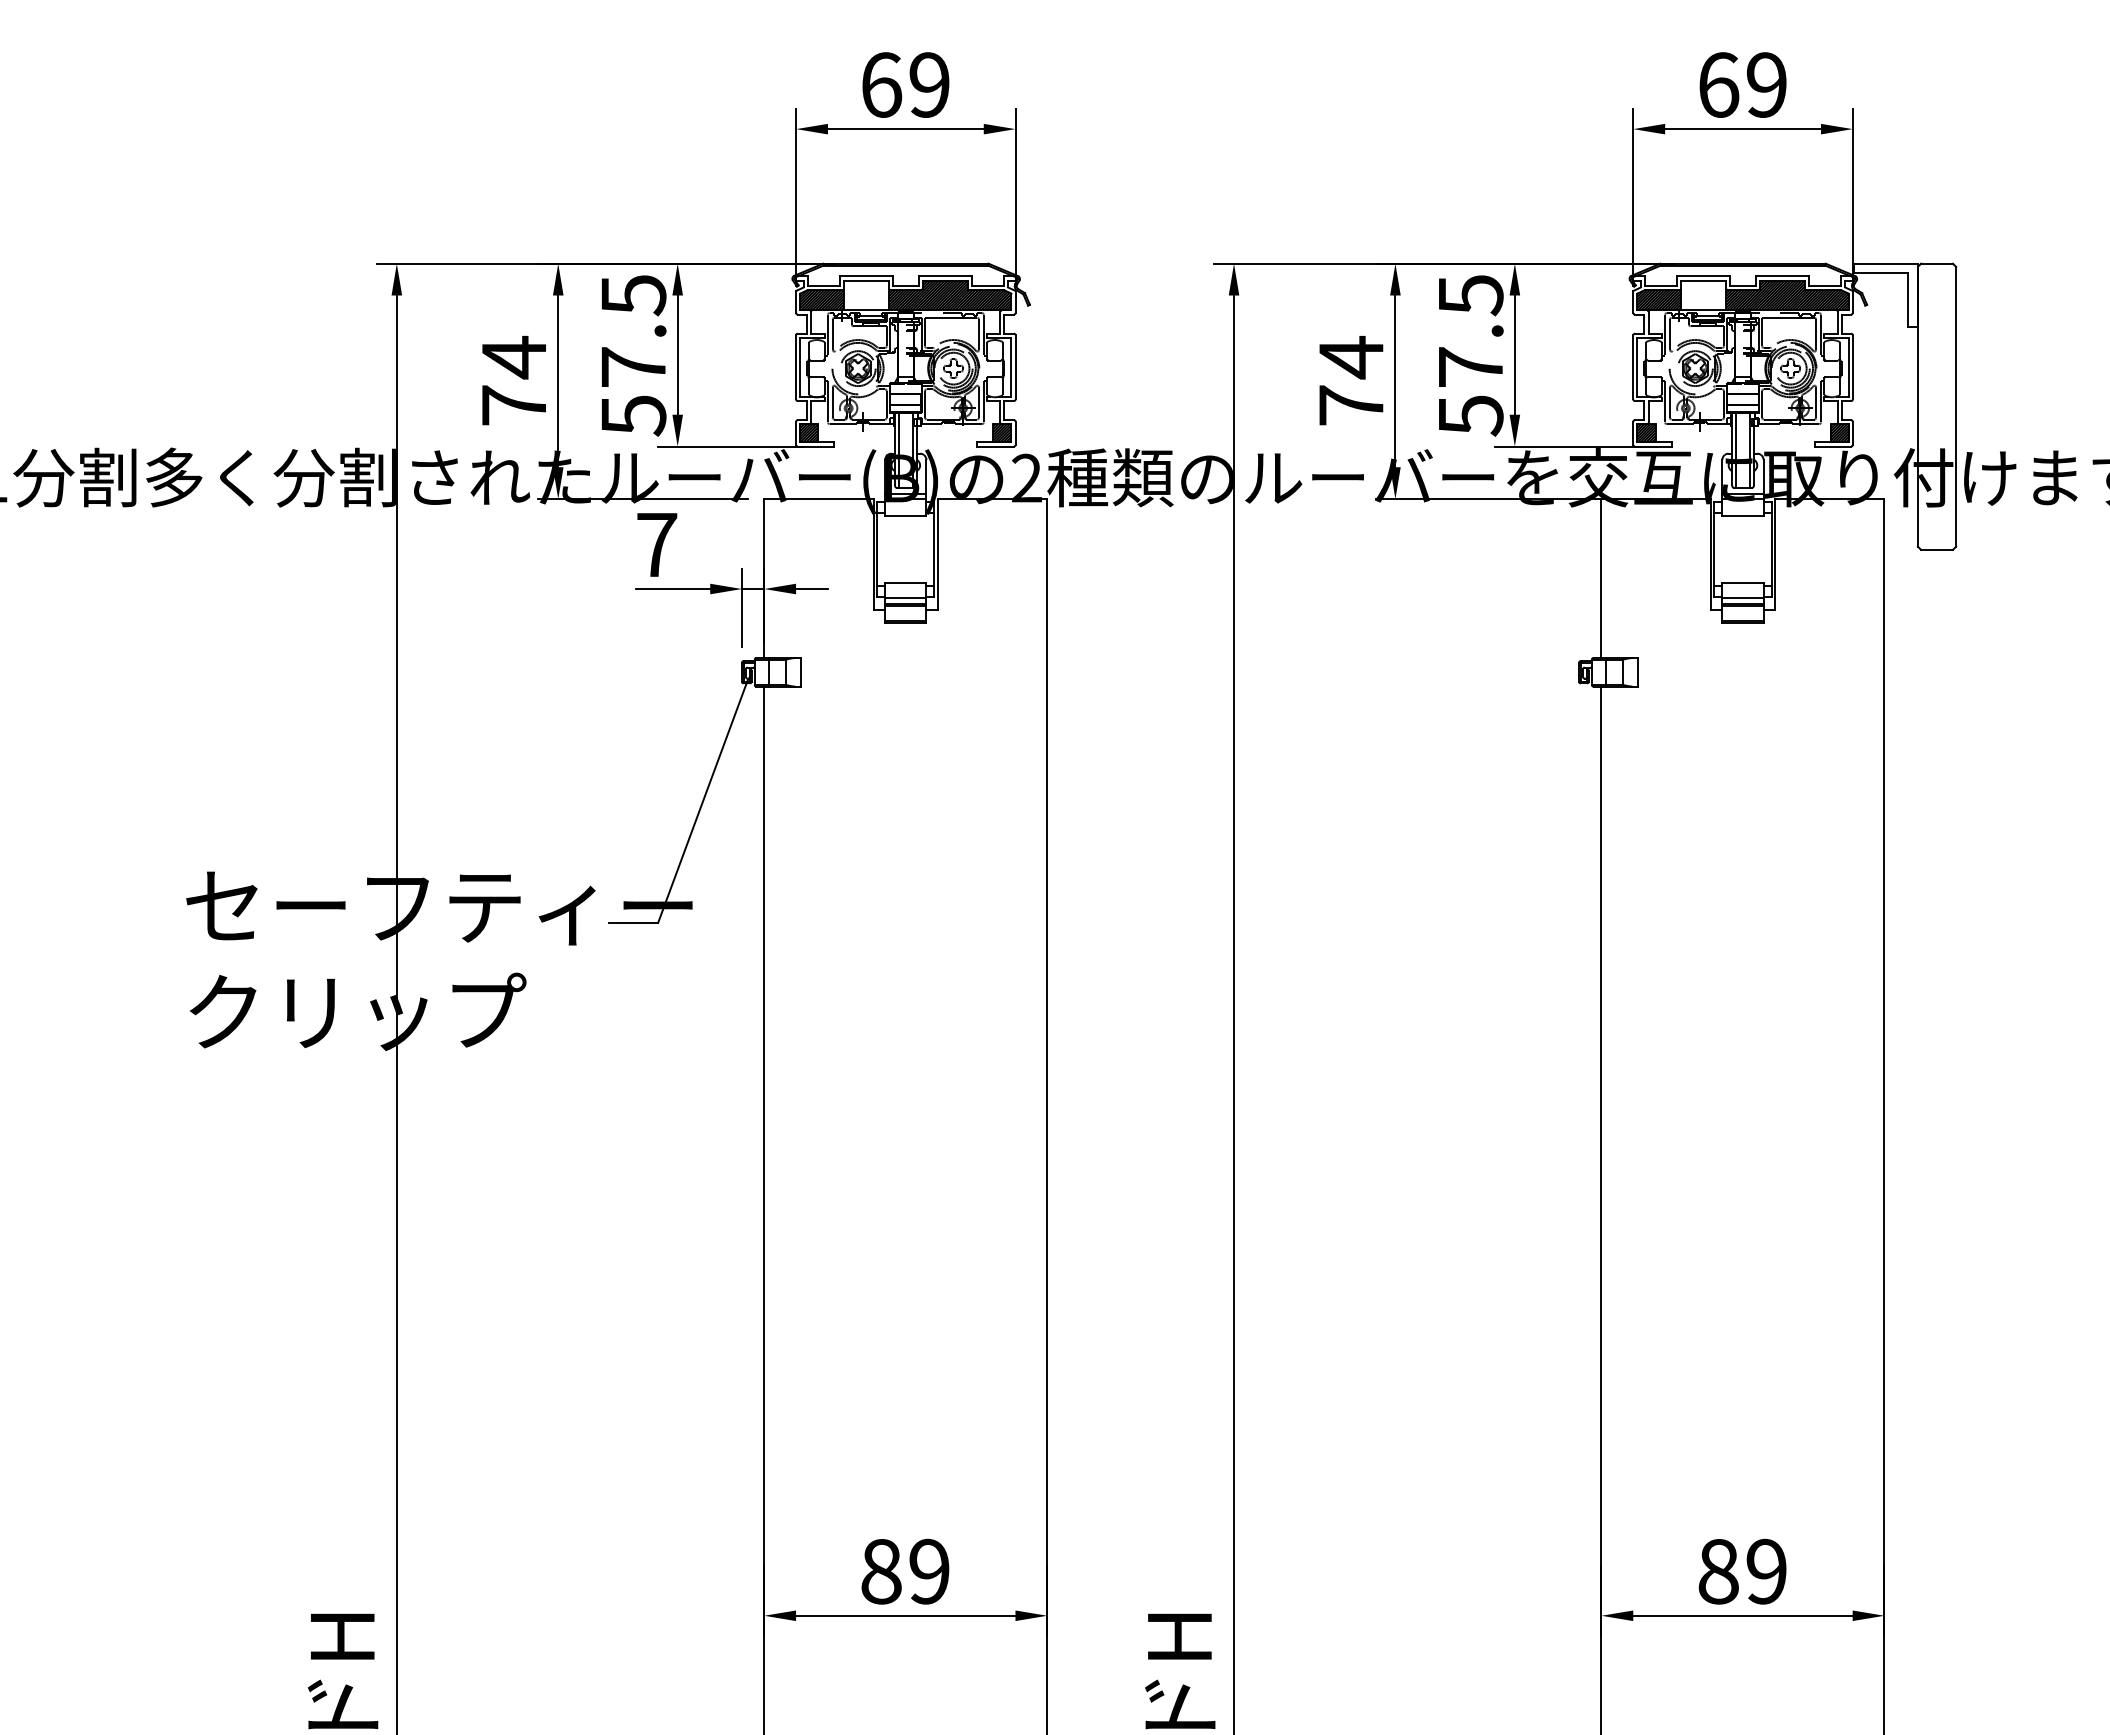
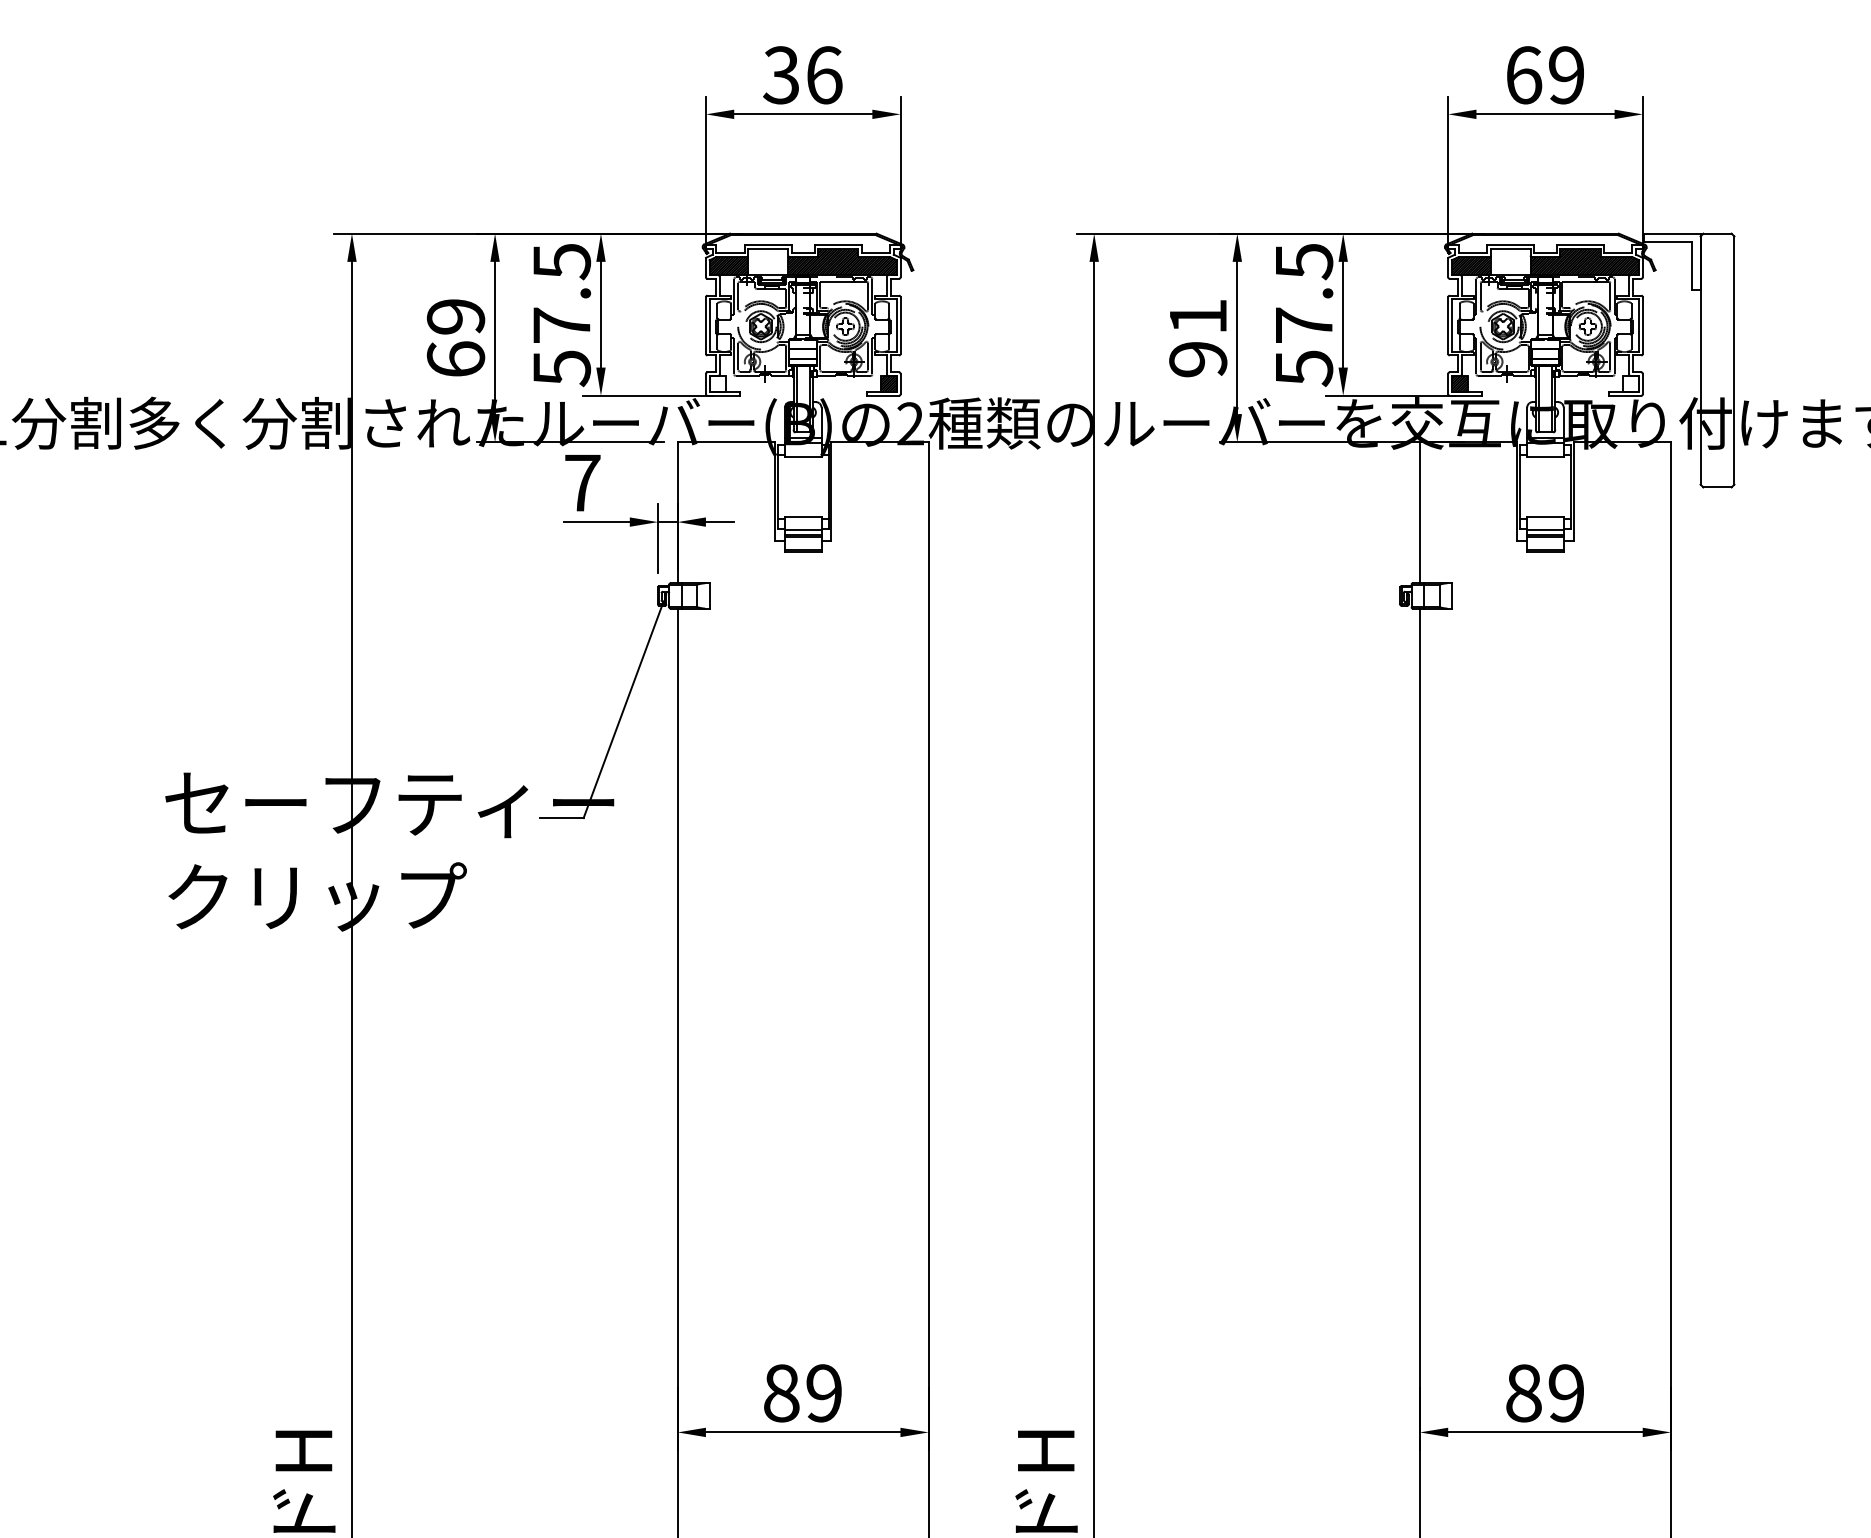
text: (905, 84) -> (802, 74), 69 -> 36
text: (514, 380) -> (456, 337), 74 -> 69
text: (1351, 380) -> (1198, 337), 74 -> 91
hatch: (809, 433) -> (717, 384), removed
hatch: (1839, 433) -> (1631, 384), removed

